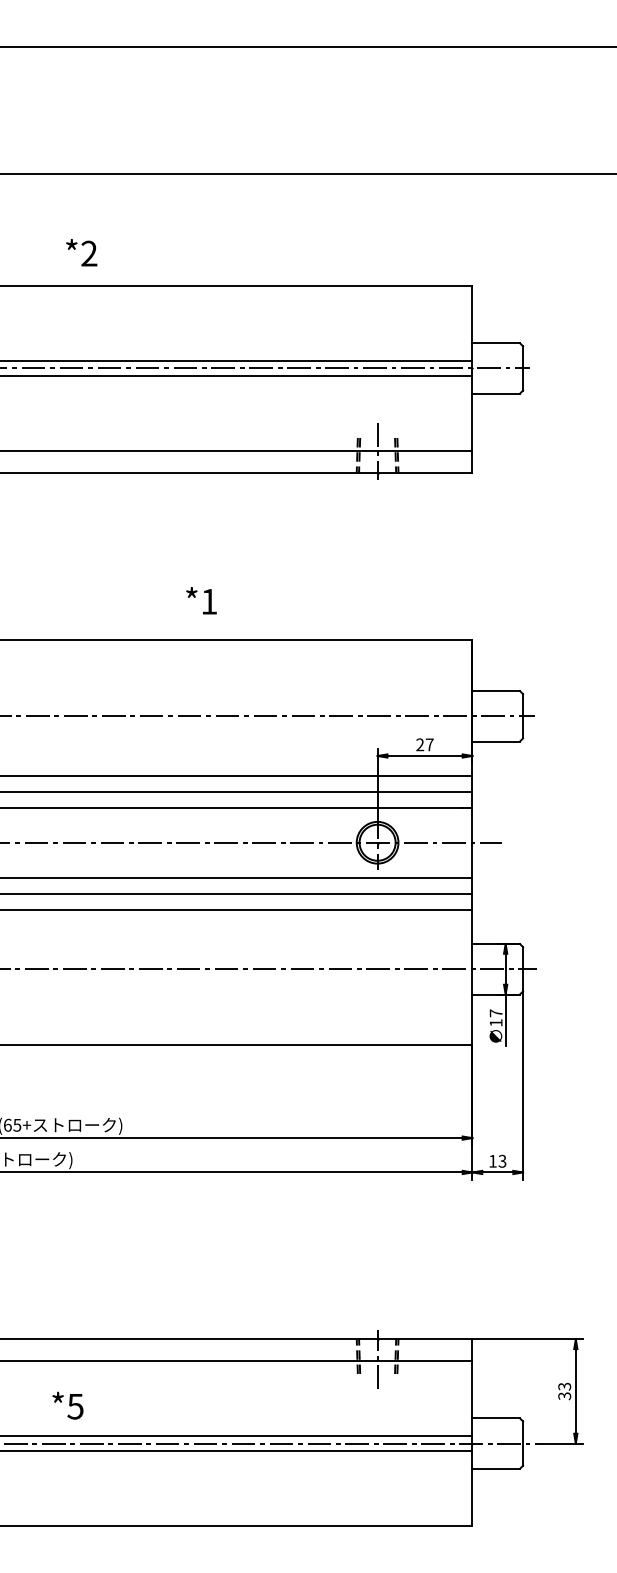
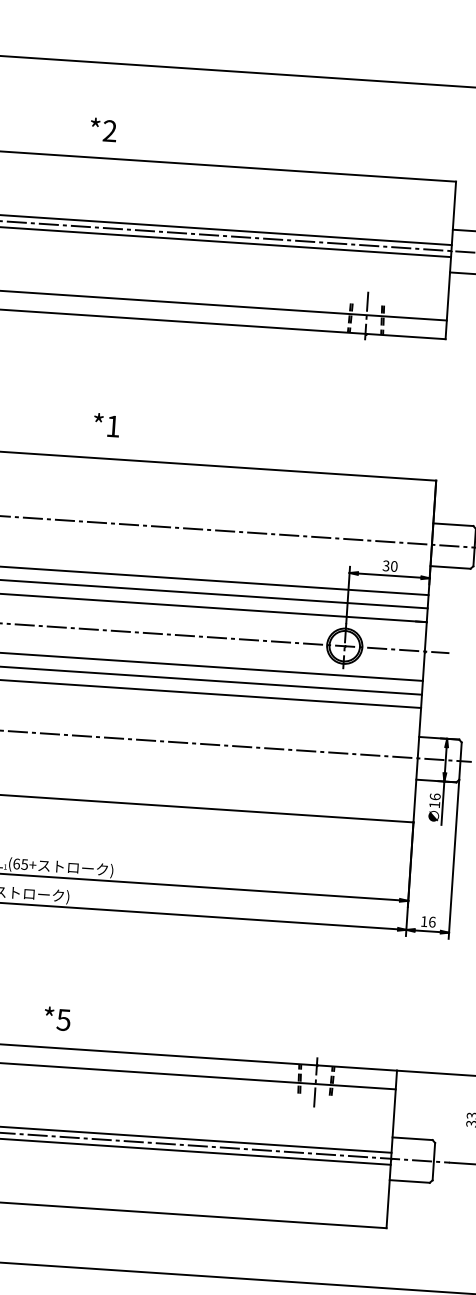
text: (81, 252) -> (103, 129), moved
text: (201, 600) -> (106, 424), moved
text: (424, 744) -> (389, 565), 27 -> 30
text: (495, 1013) -> (434, 796), 17 -> 16
text: (502, 1160) -> (432, 921), 13 -> 16
text: (67, 1405) -> (57, 1018), moved

